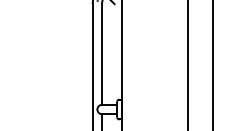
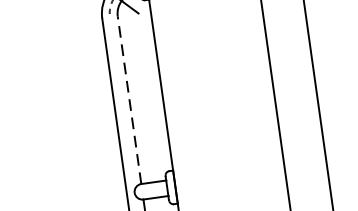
line: (102, 53) -> (130, 98), solid -> dashed

